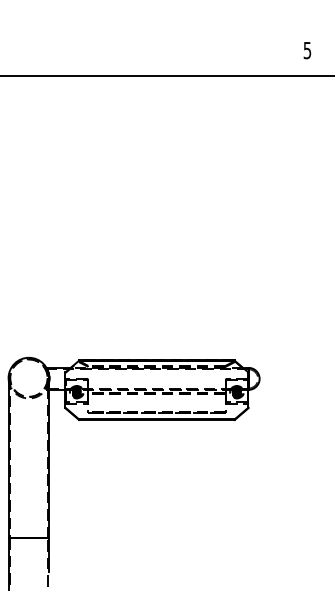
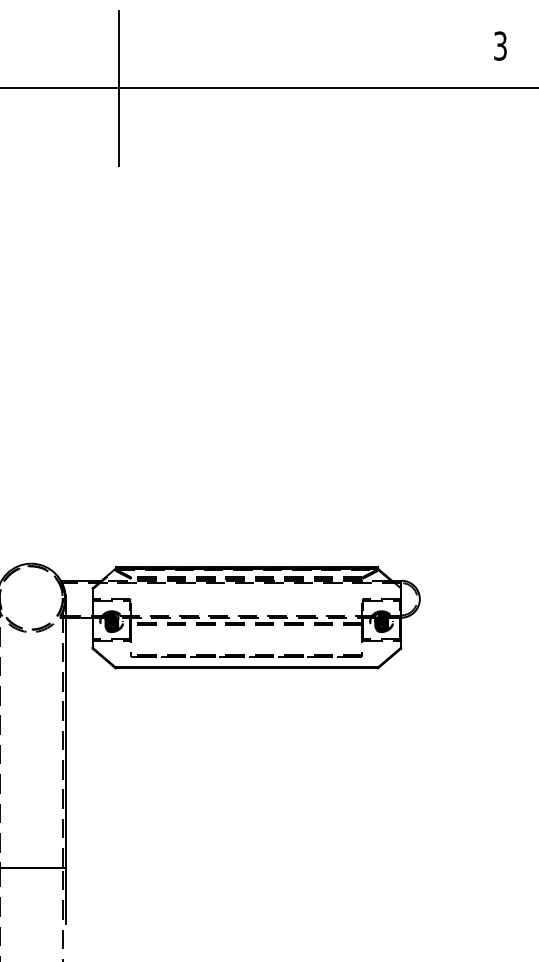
text: (307, 49) -> (500, 44), 5 -> 3
line: (81, 75) -> (119, 88), added

